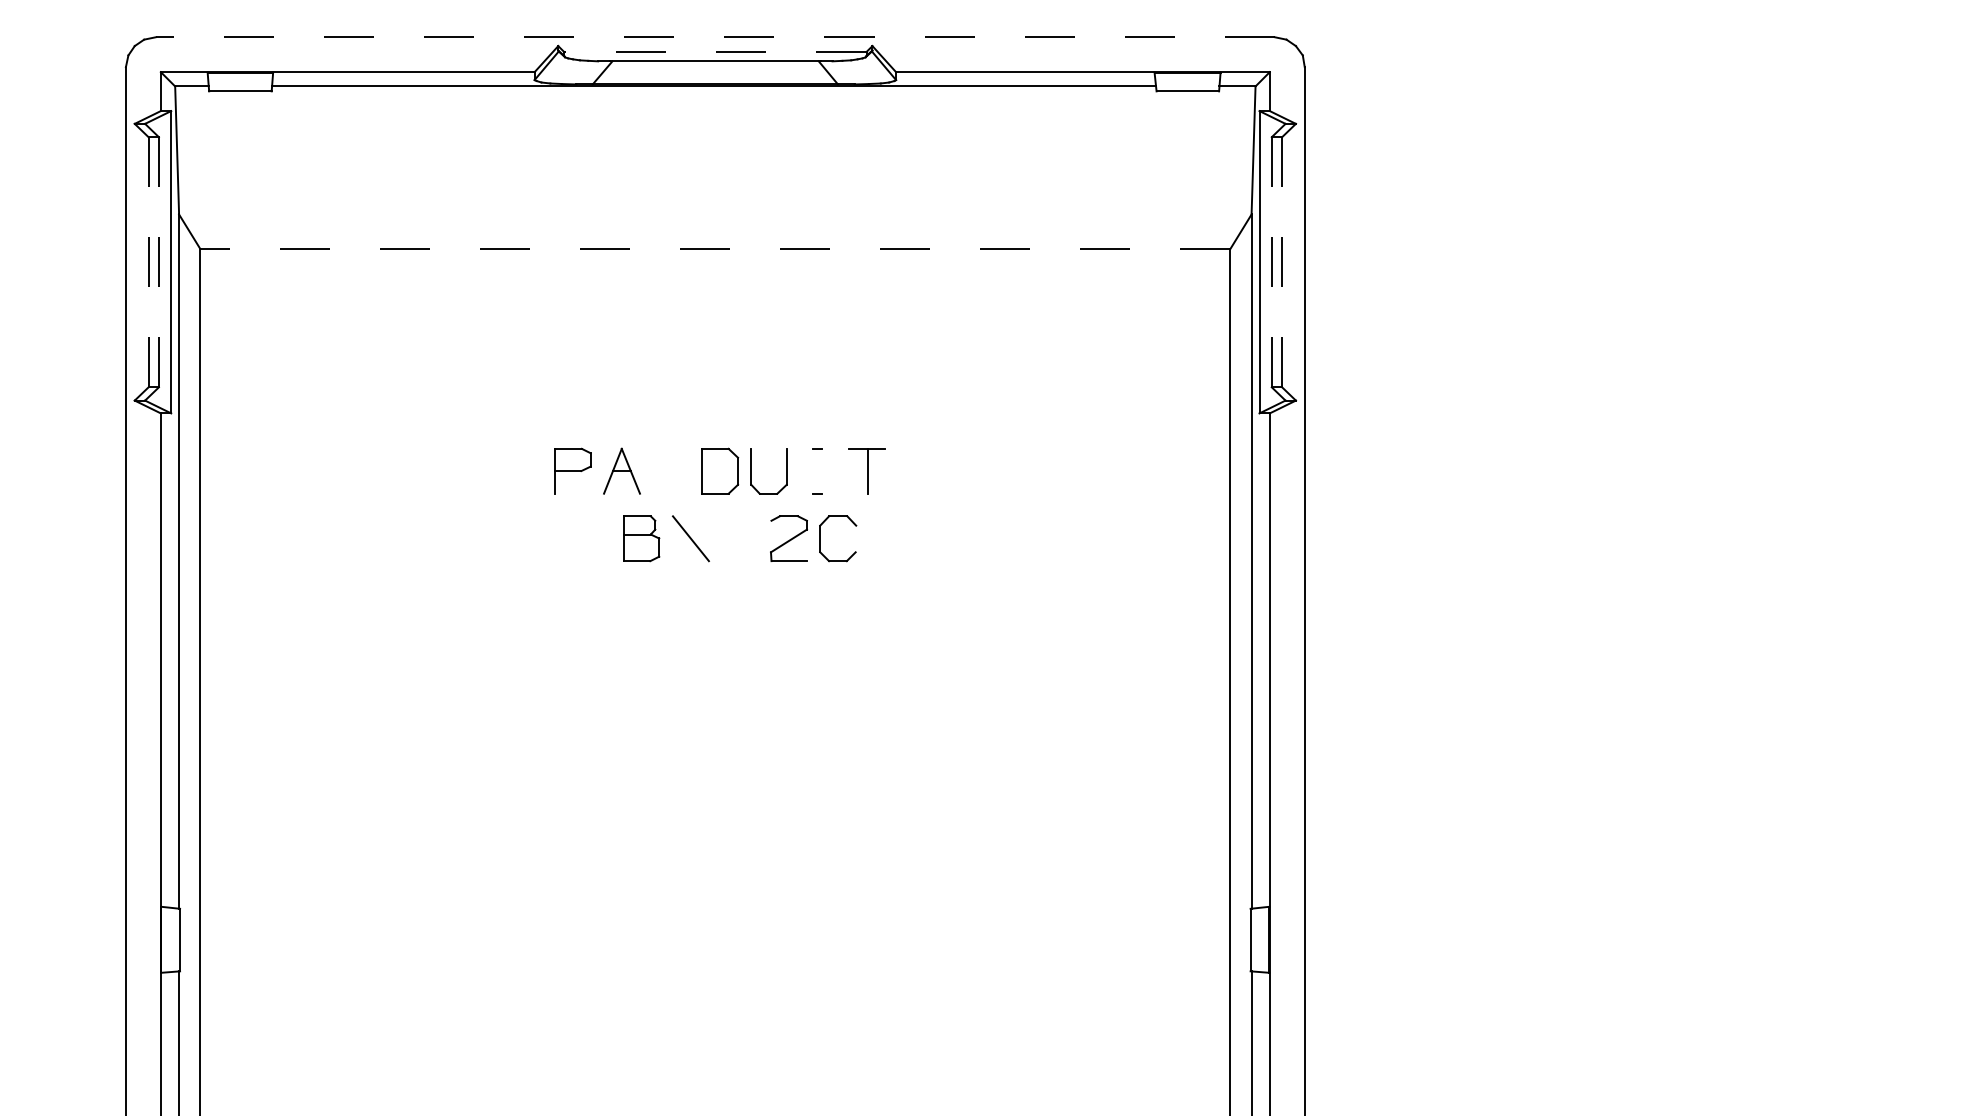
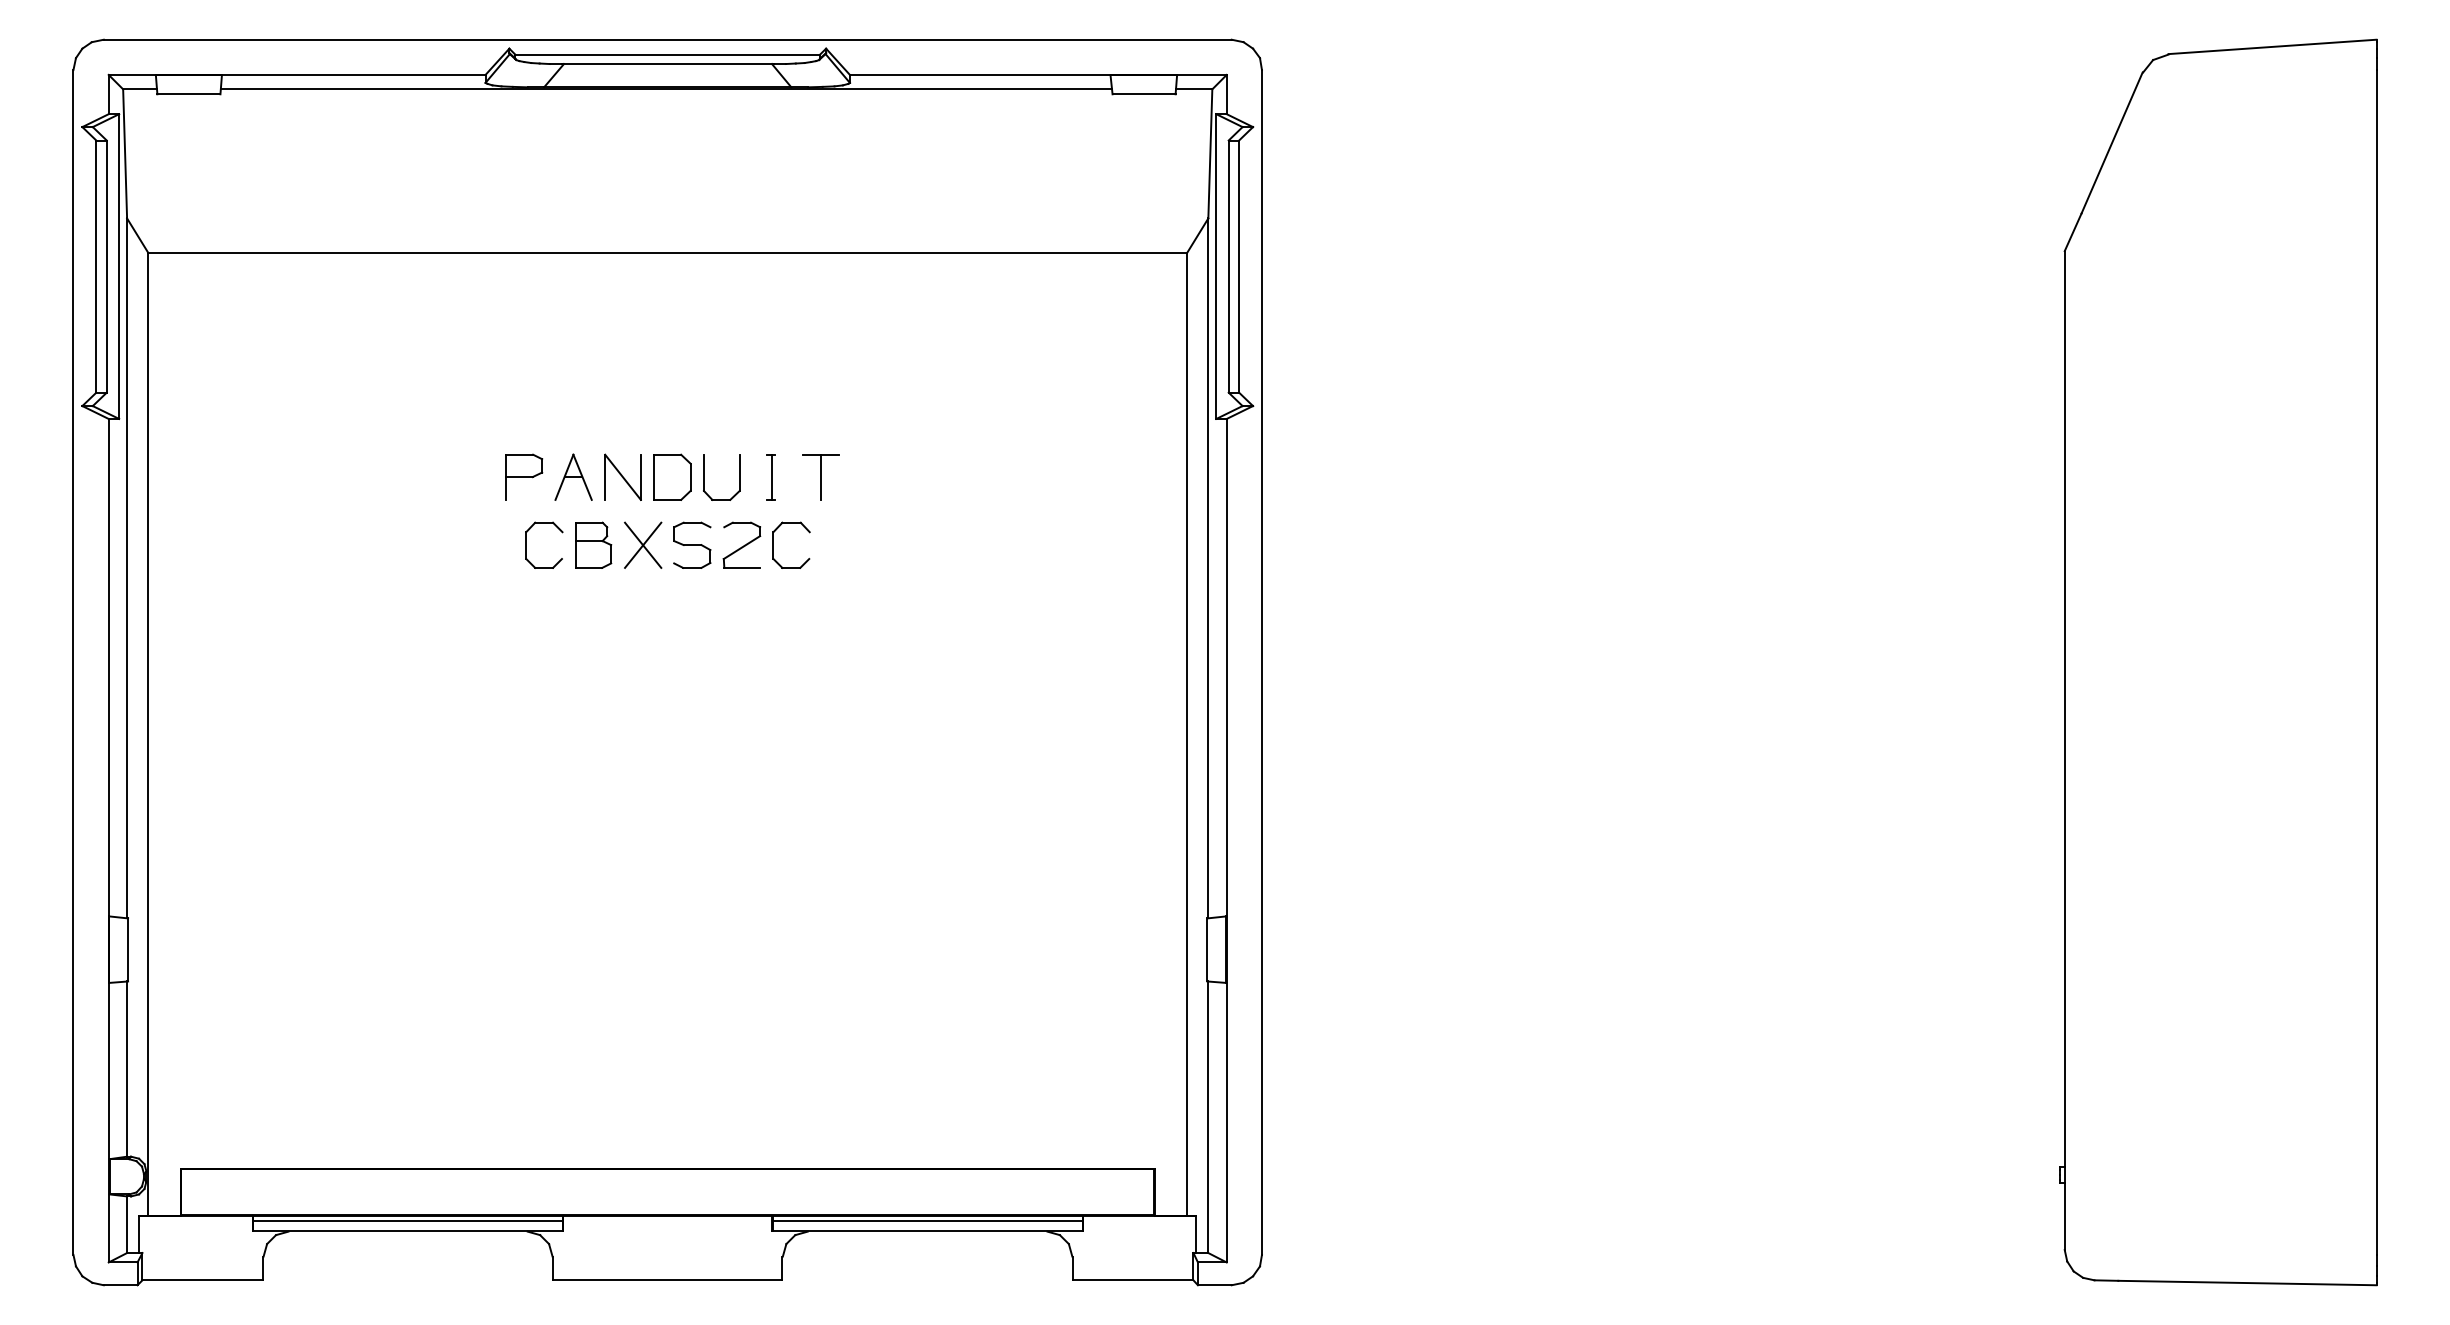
line: (715, 37) -> (667, 39), dashed -> solid
line: (715, 51) -> (667, 54), dashed -> solid
line: (715, 249) -> (667, 253), dashed -> solid
line: (1271, 262) -> (1228, 266), dashed -> solid
line: (1282, 262) -> (1239, 266), dashed -> solid
line: (148, 263) -> (96, 267), dashed -> solid
line: (158, 263) -> (106, 267), dashed -> solid
part: (670, 470) -> (622, 476), added
line: (818, 470) -> (771, 476), added
part: (575, 537) -> (526, 544), added
line: (691, 537) -> (643, 544), added
part: (739, 537) -> (692, 544), added

